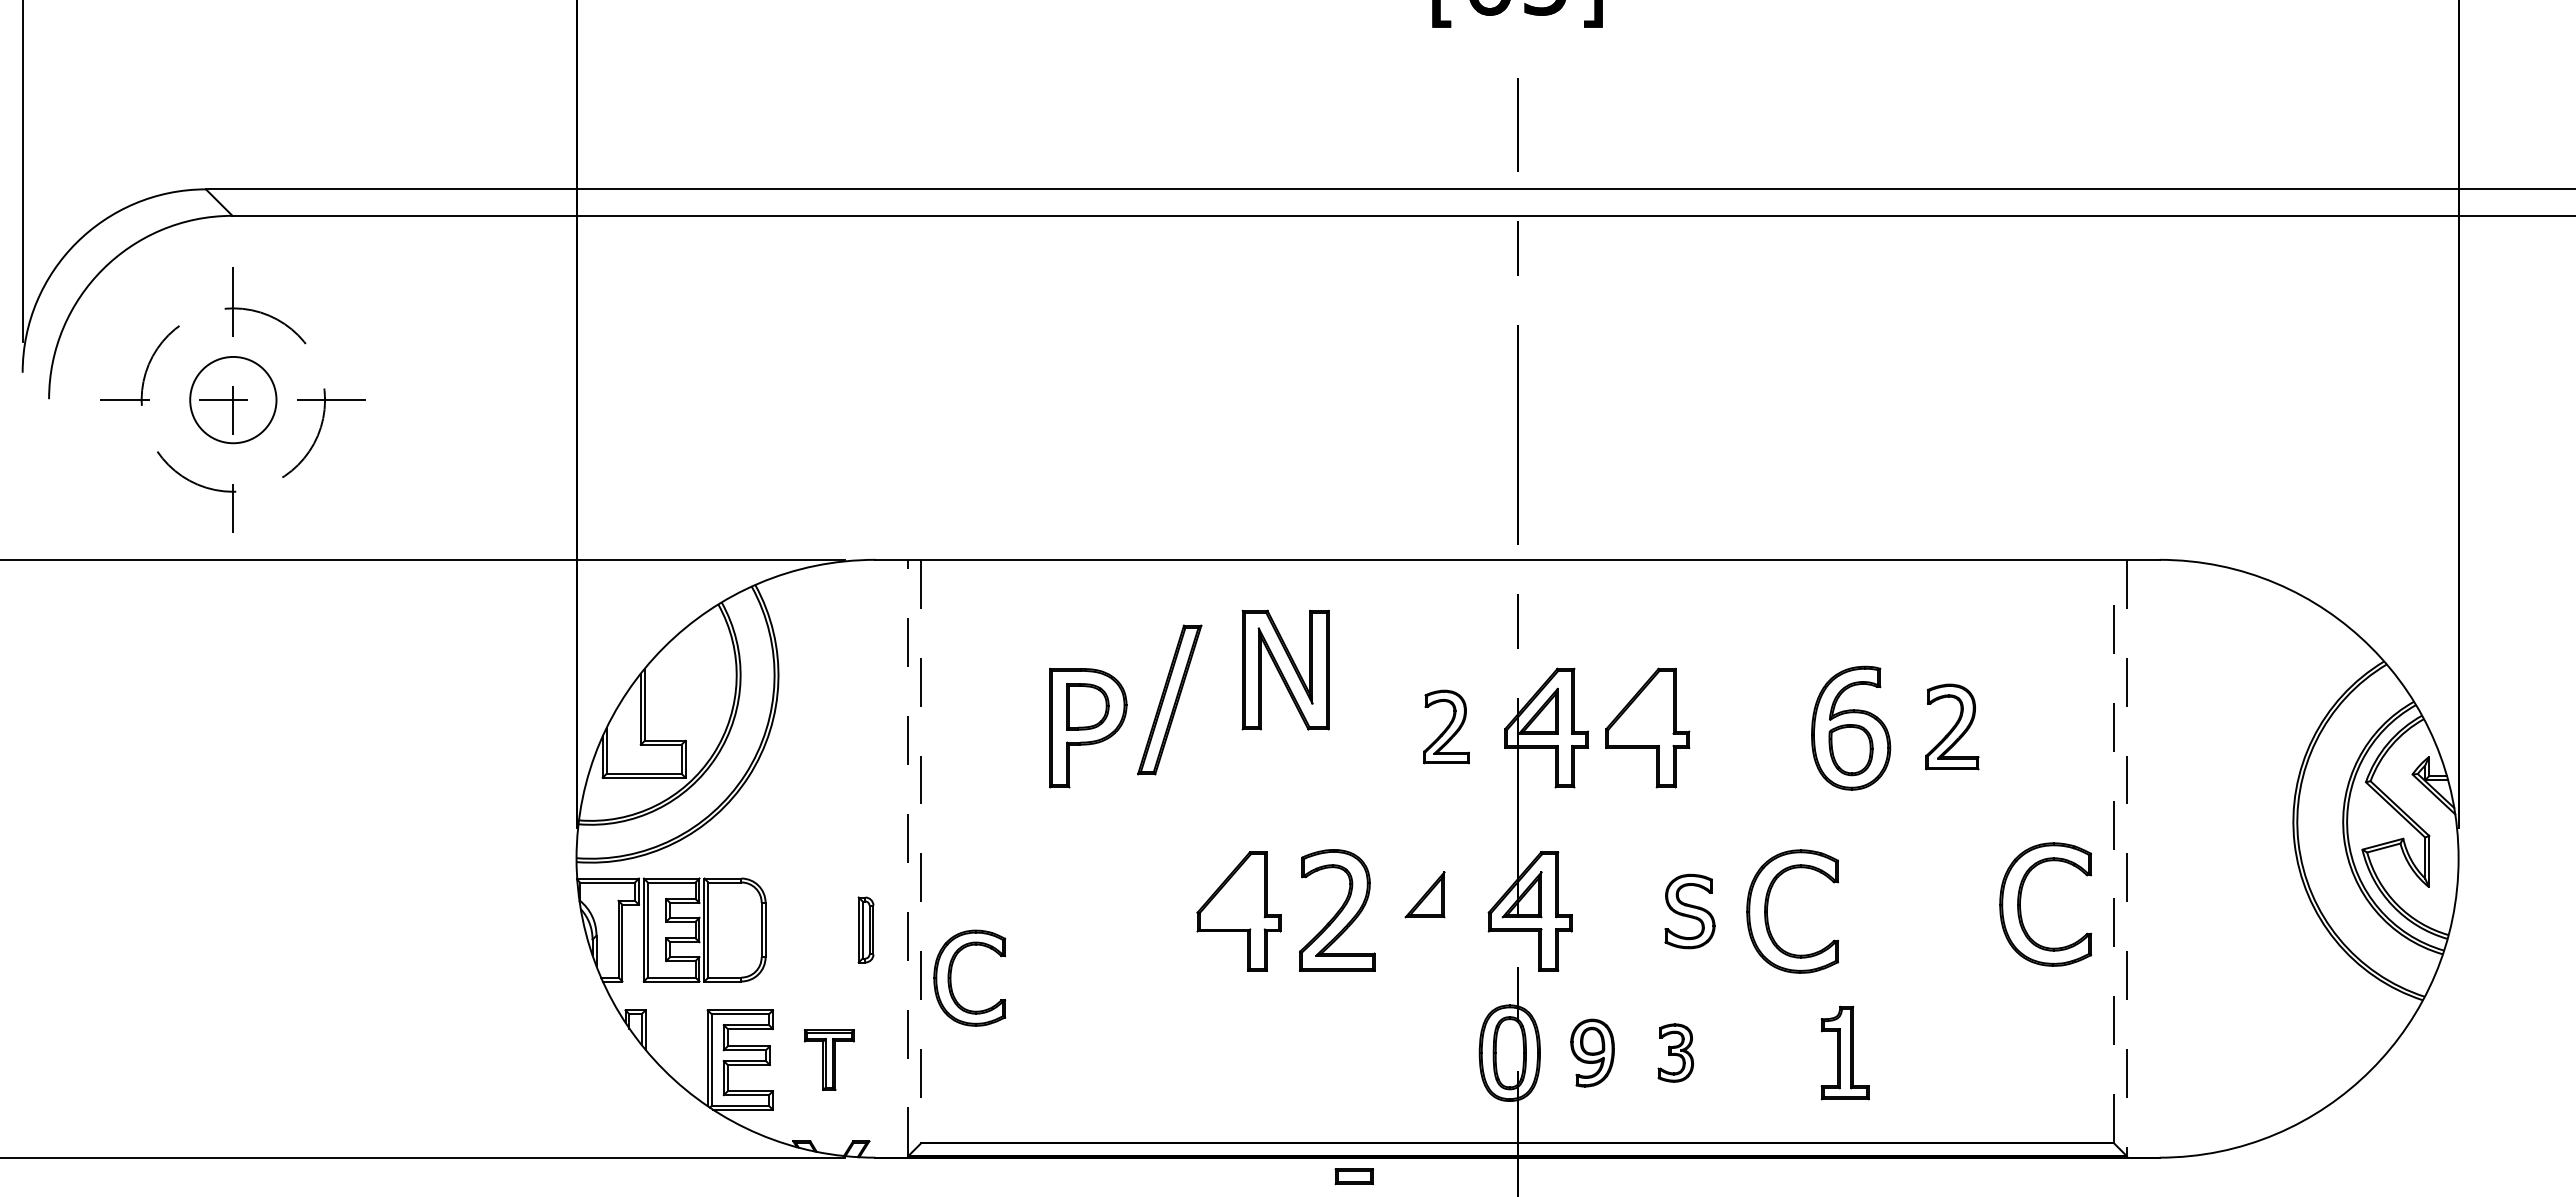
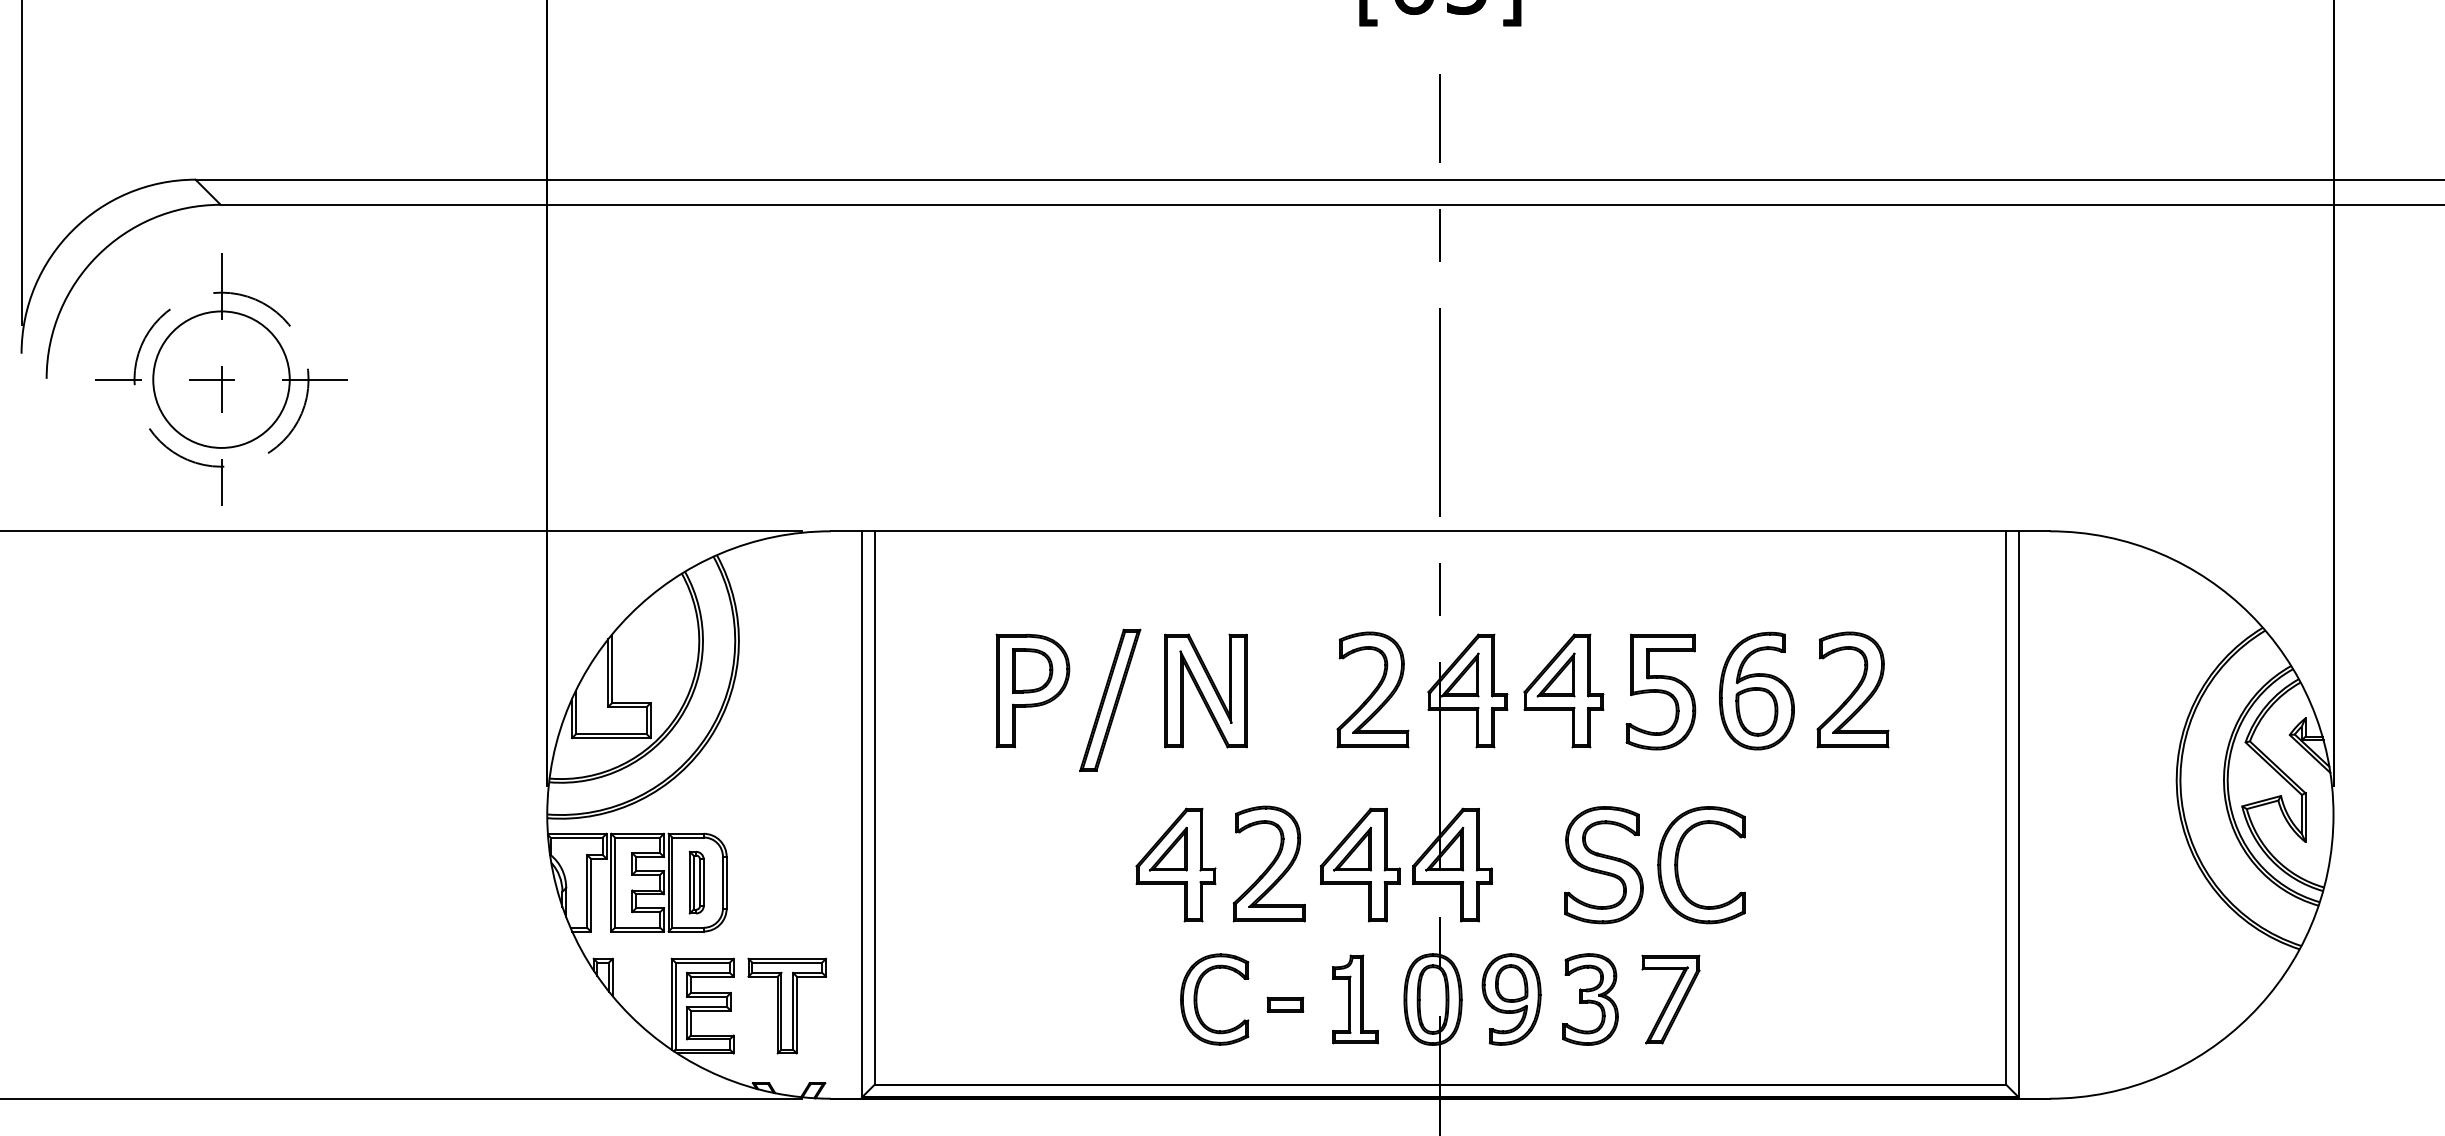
circle: (233, 400) -> (221, 380), size x1.67
part: (1285, 669) -> (1205, 690), moved
part: (1169, 699) -> (1110, 699), moved
part: (1639, 710) -> (1556, 674), added
part: (1446, 726) -> (1372, 689), size x1.67
part: (1952, 726) -> (1853, 689), size x1.43
part: (1749, 728) -> (1660, 691), added
line: (921, 851) -> (874, 808), dashed -> solid
line: (2113, 851) -> (2005, 808), dashed -> solid
line: (908, 857) -> (862, 813), dashed -> solid
line: (2127, 858) -> (2019, 814), dashed -> solid
part: (1230, 894) -> (1167, 848), added
part: (2021, 899) -> (1918, 853), removed
part: (1432, 911) -> (1359, 865), added
part: (1689, 911) -> (1603, 865), size x1.67
part: (865, 929) -> (696, 882), moved
part: (951, 977) -> (1197, 998), moved
part: (1592, 1052) -> (1511, 998), size x1.43
part: (1675, 1052) -> (1590, 998), size x1.67
part: (1844, 1052) -> (1354, 998), moved
part: (1760, 1053) -> (1670, 999), added
part: (829, 1059) -> (787, 1005), size x1.67
part: (1353, 1176) -> (1284, 1004), moved

